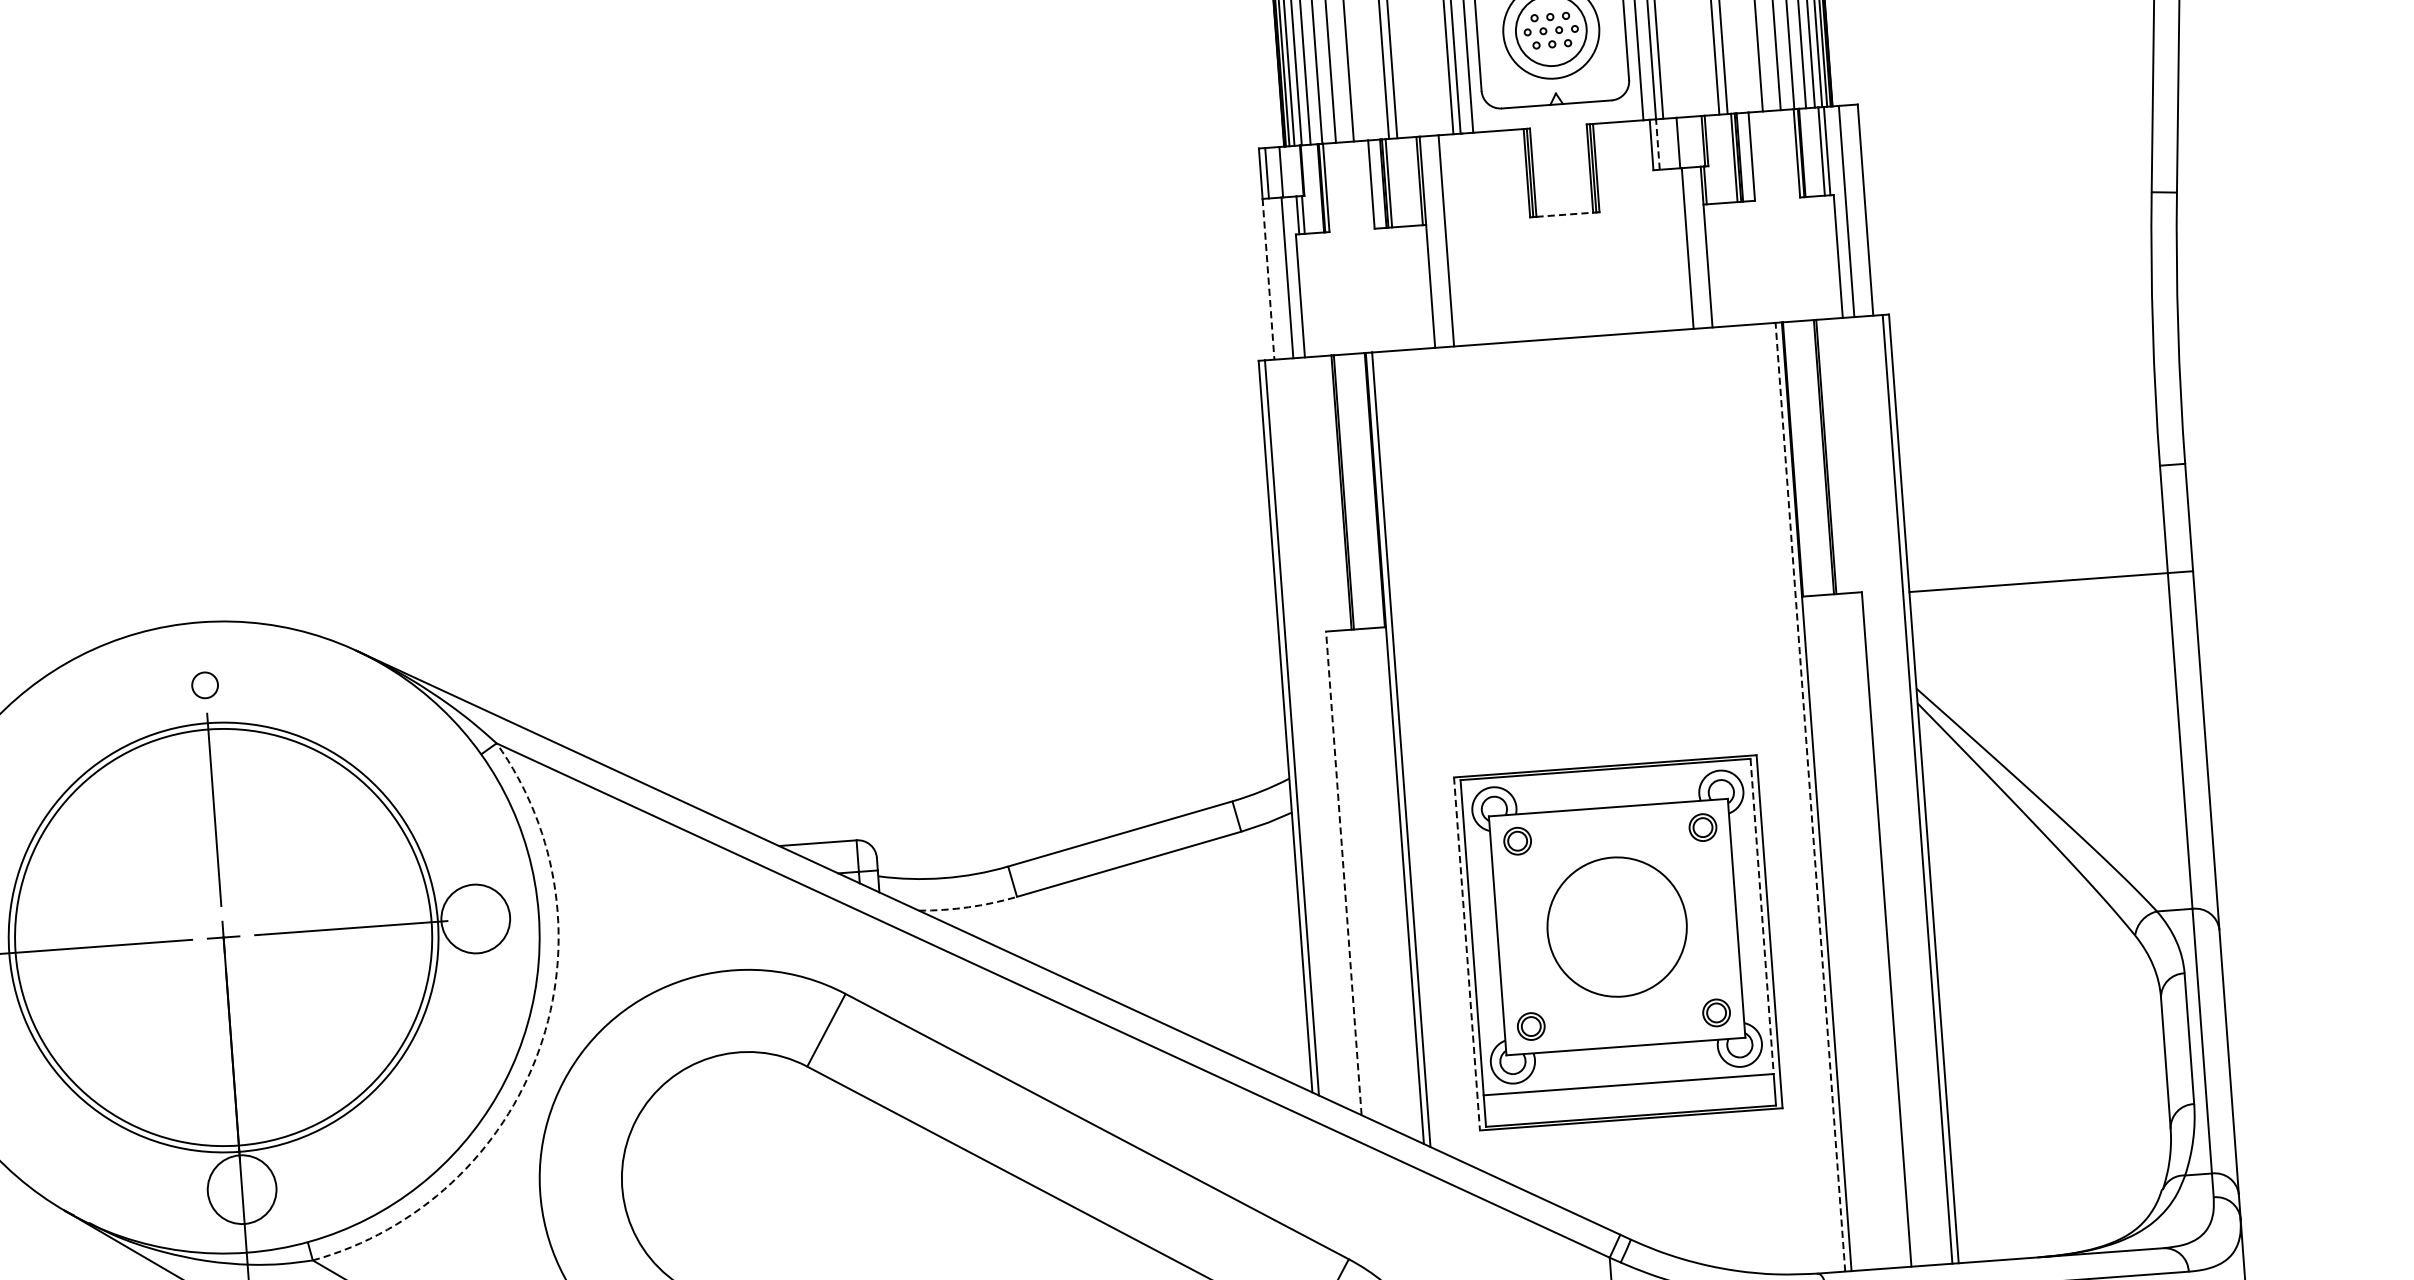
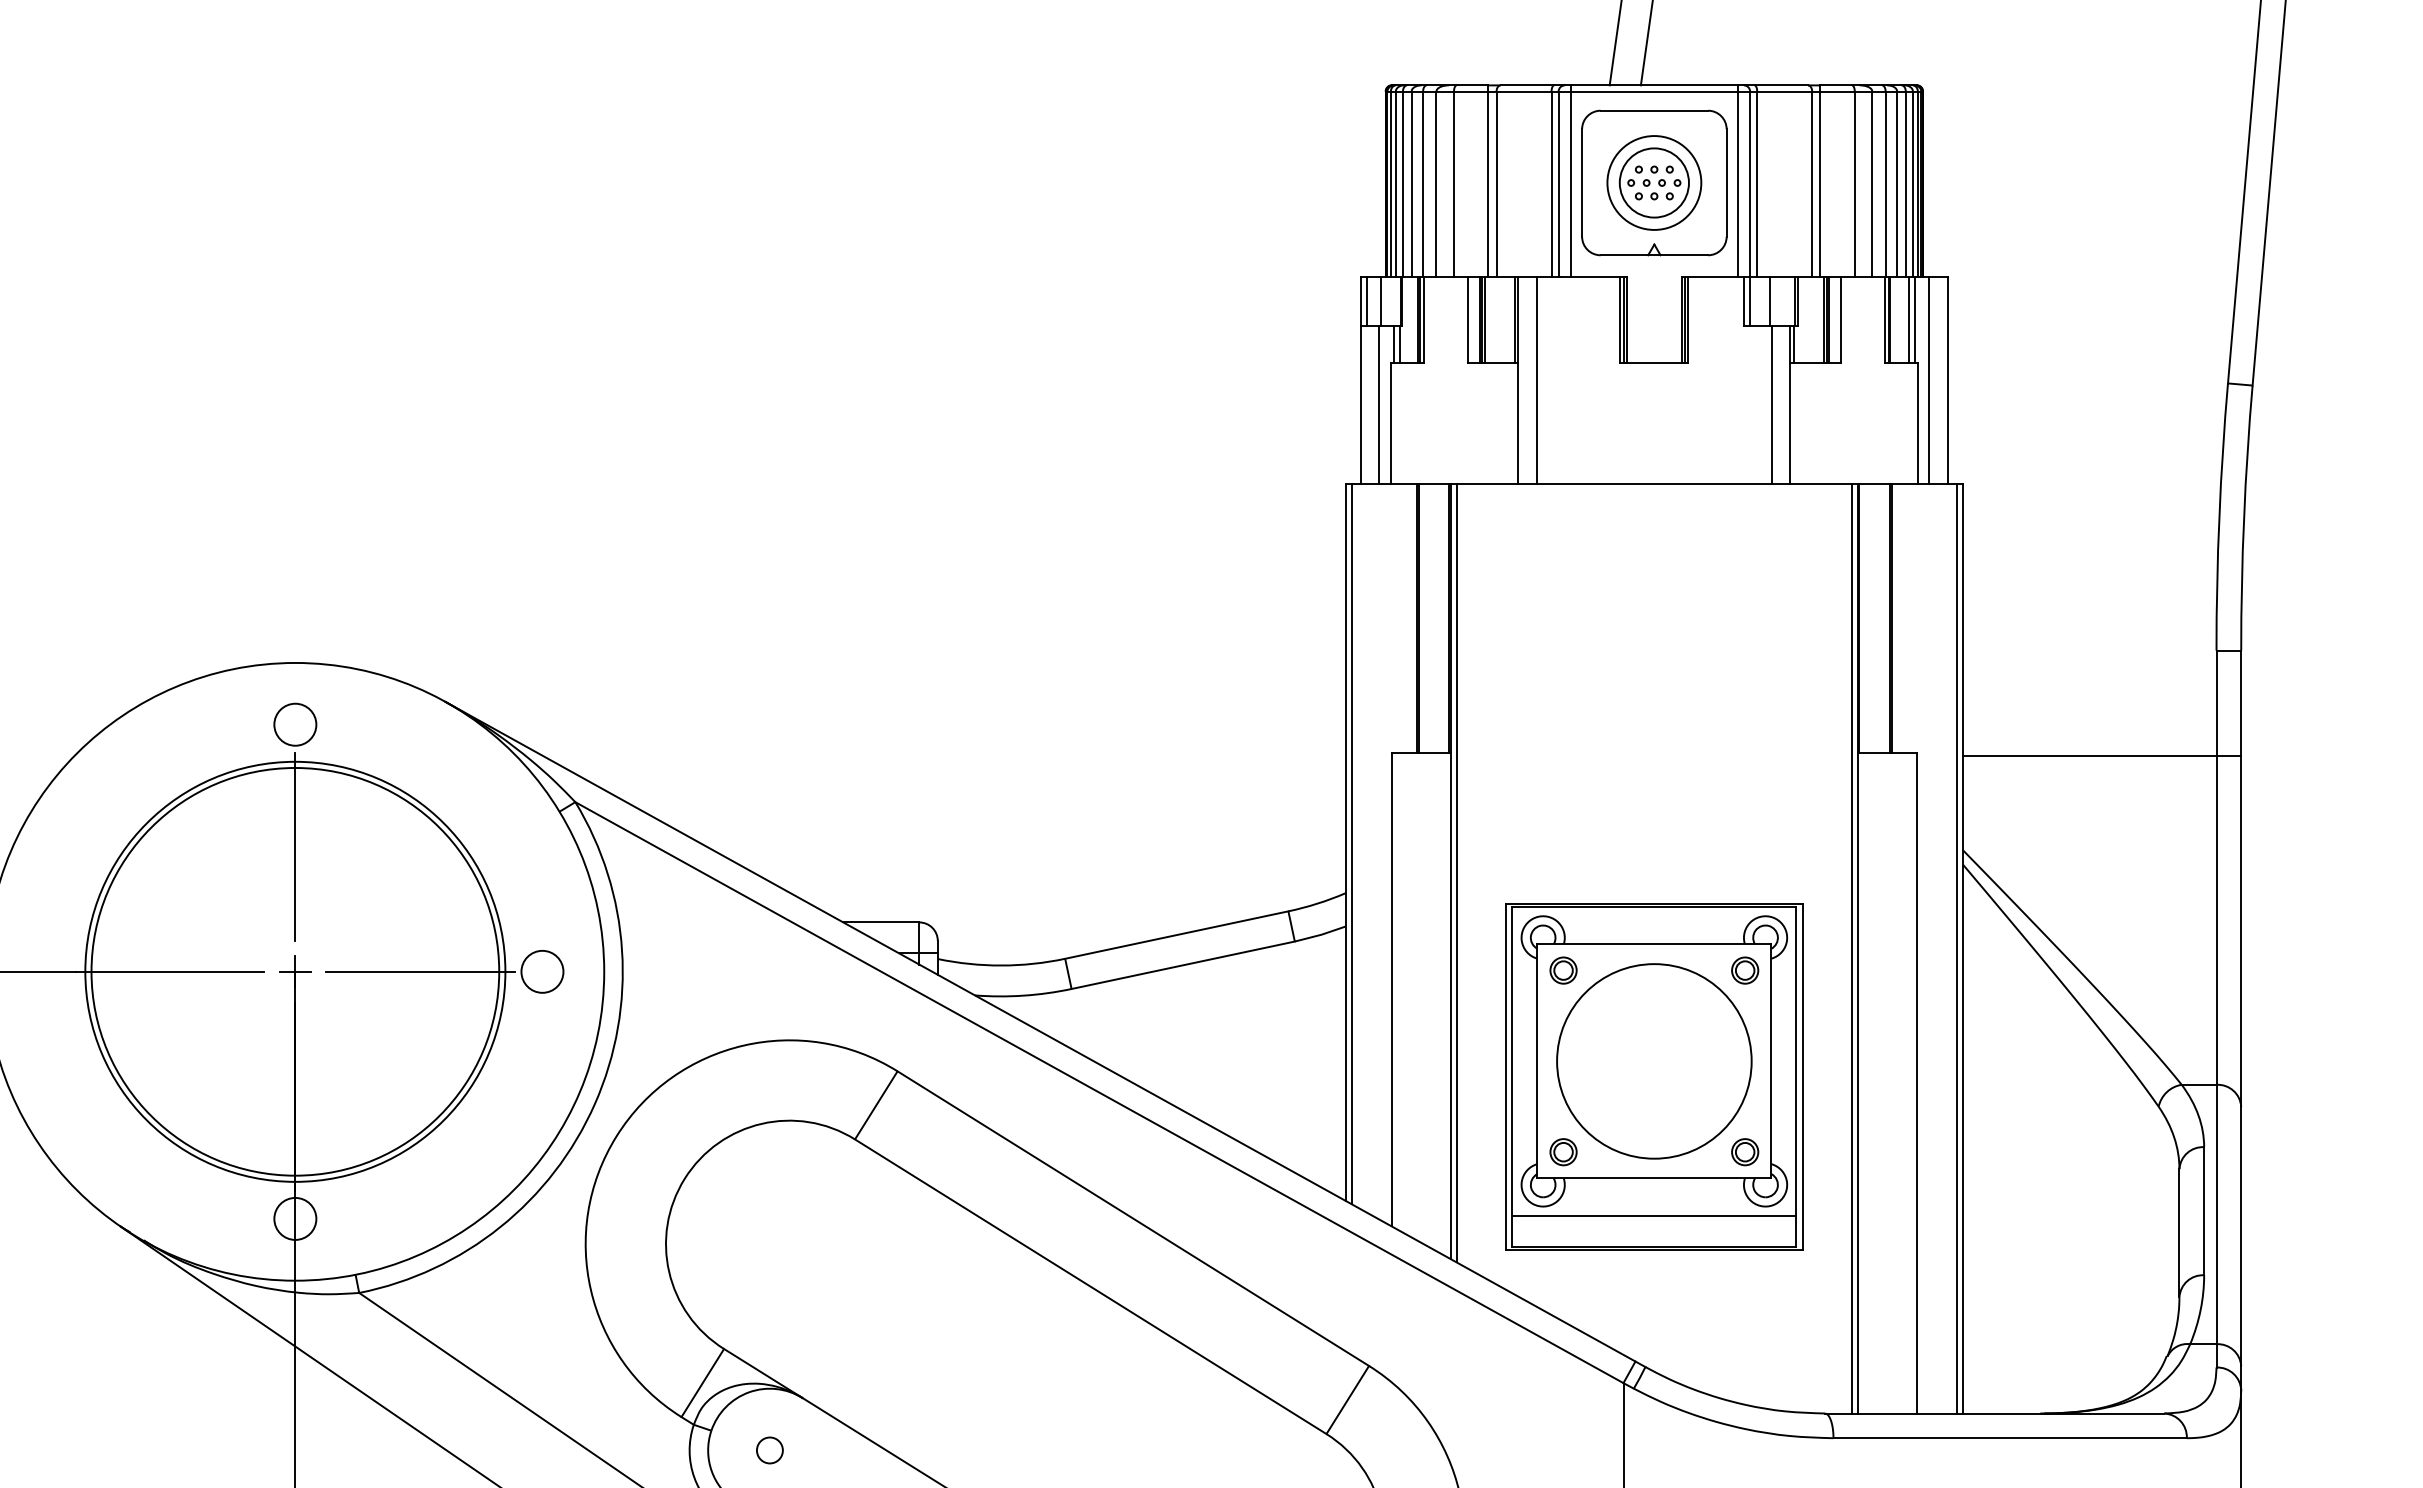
line: (1658, 144) -> (1750, 301), dashed -> solid
line: (1564, 214) -> (1654, 363), dashed -> solid
line: (1268, 279) -> (1360, 405), dashed -> solid
circle: (205, 685) -> (295, 724), size x1.67
line: (1810, 797) -> (1852, 948), dashed -> solid
line: (1343, 873) -> (1391, 989), dashed -> solid
arc: (968, 907) -> (1023, 995), dashed -> solid
line: (1762, 916) -> (1796, 1061), dashed -> solid
circle: (475, 918) -> (542, 971), size x0.62
circle: (1617, 927) -> (1654, 1061), size x1.43
line: (1467, 953) -> (1506, 1076), dashed -> solid
arc: (539, 1049) -> (595, 1103), dashed -> solid
circle: (242, 1189) -> (295, 1218), size x0.62

